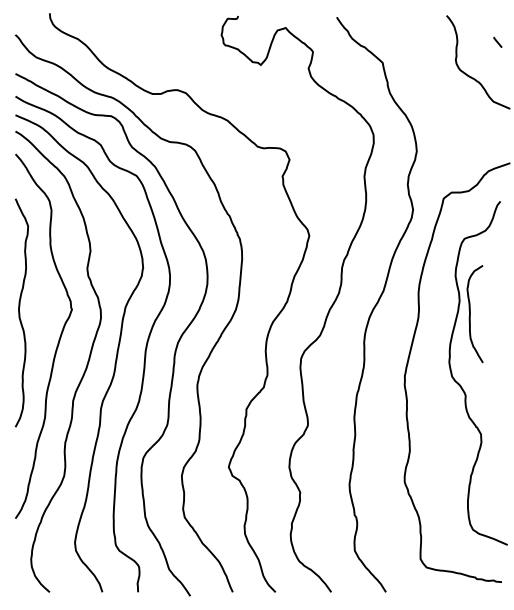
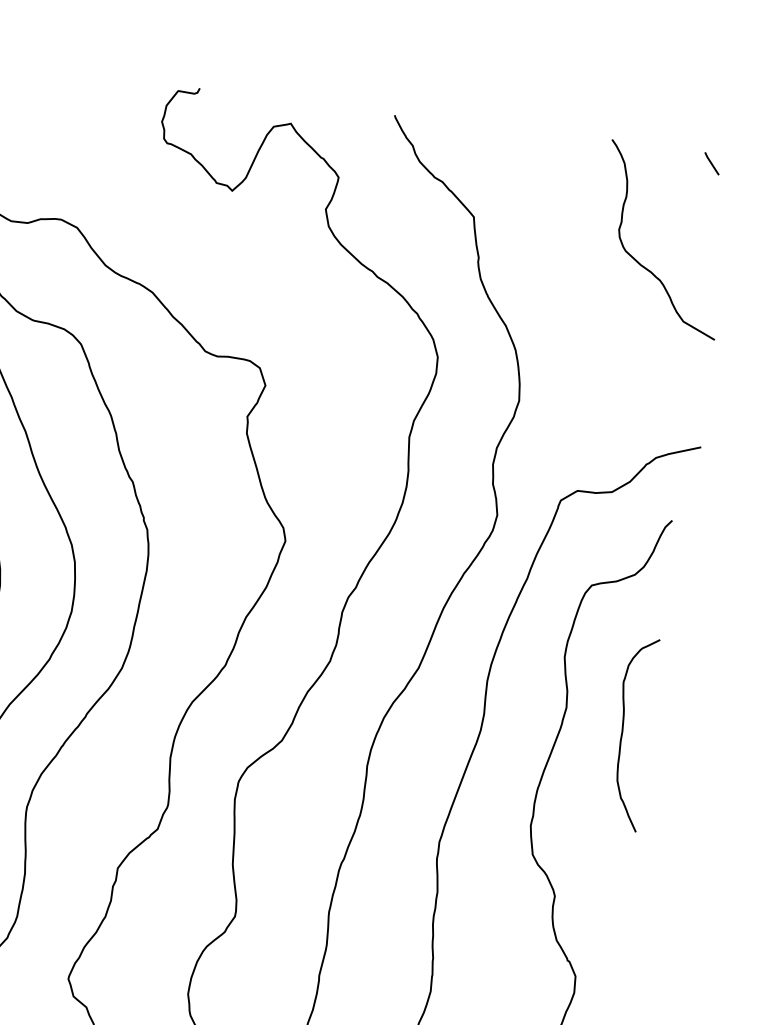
line: (497, 41) -> (711, 161), moved
curve: (470, 314) -> (623, 733), moved

